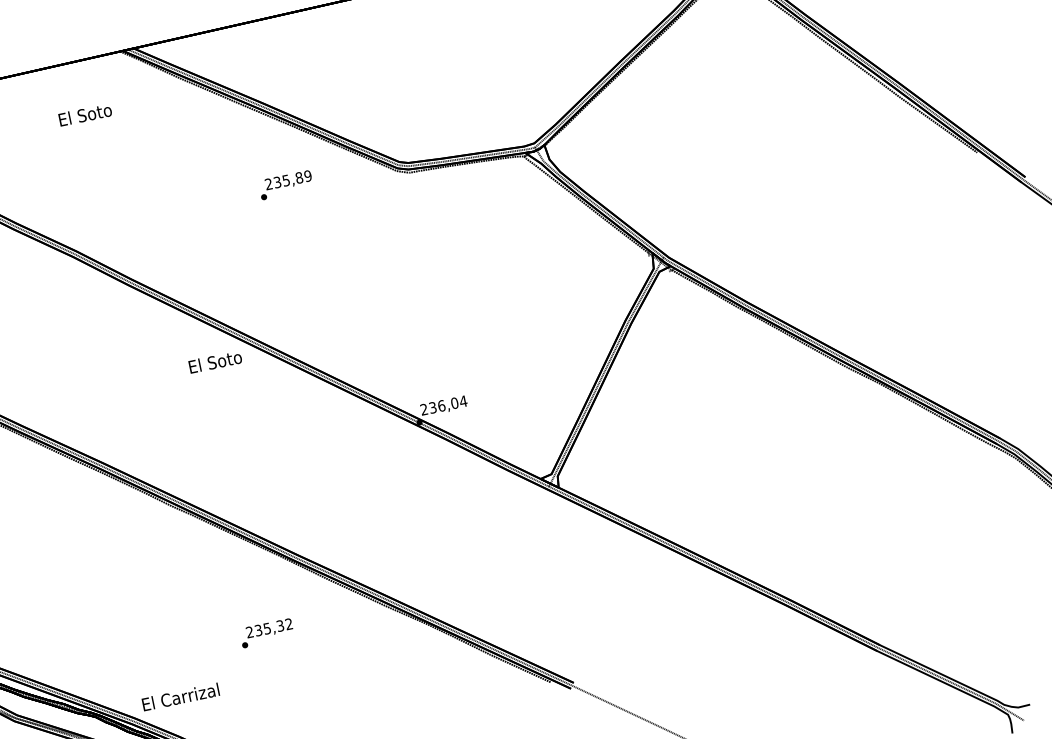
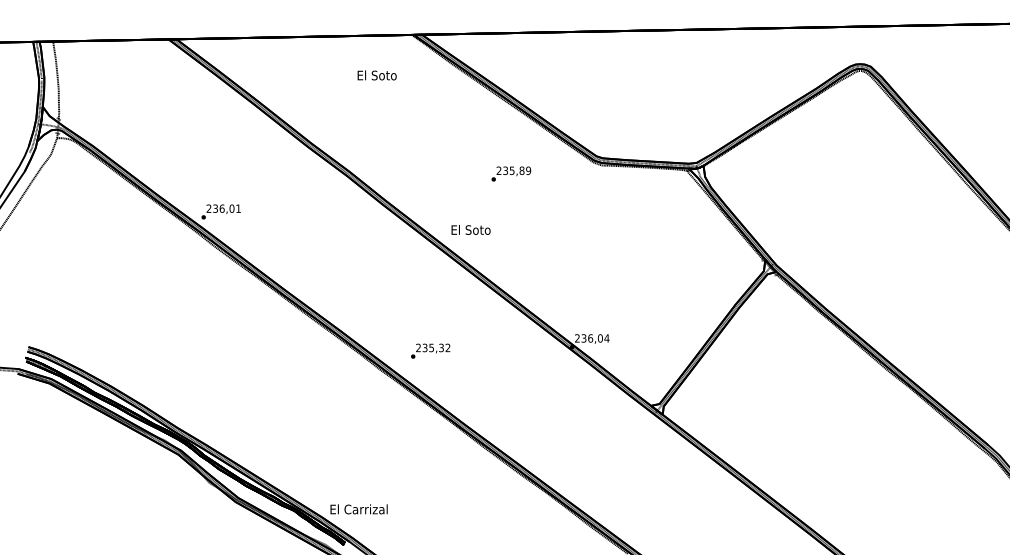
text: (286, 184) -> (511, 173), moved
text: (214, 361) -> (470, 229), moved
text: (266, 632) -> (430, 350), moved

